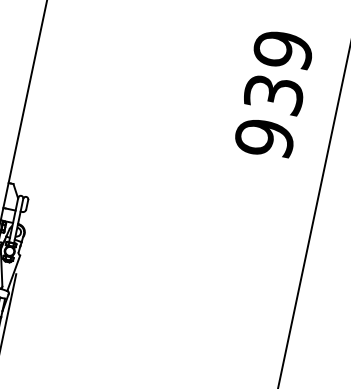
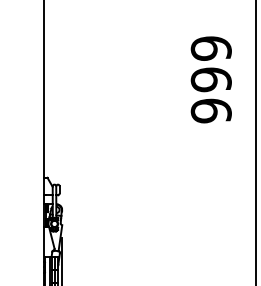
text: (272, 93) -> (210, 79), 939 -> 999

